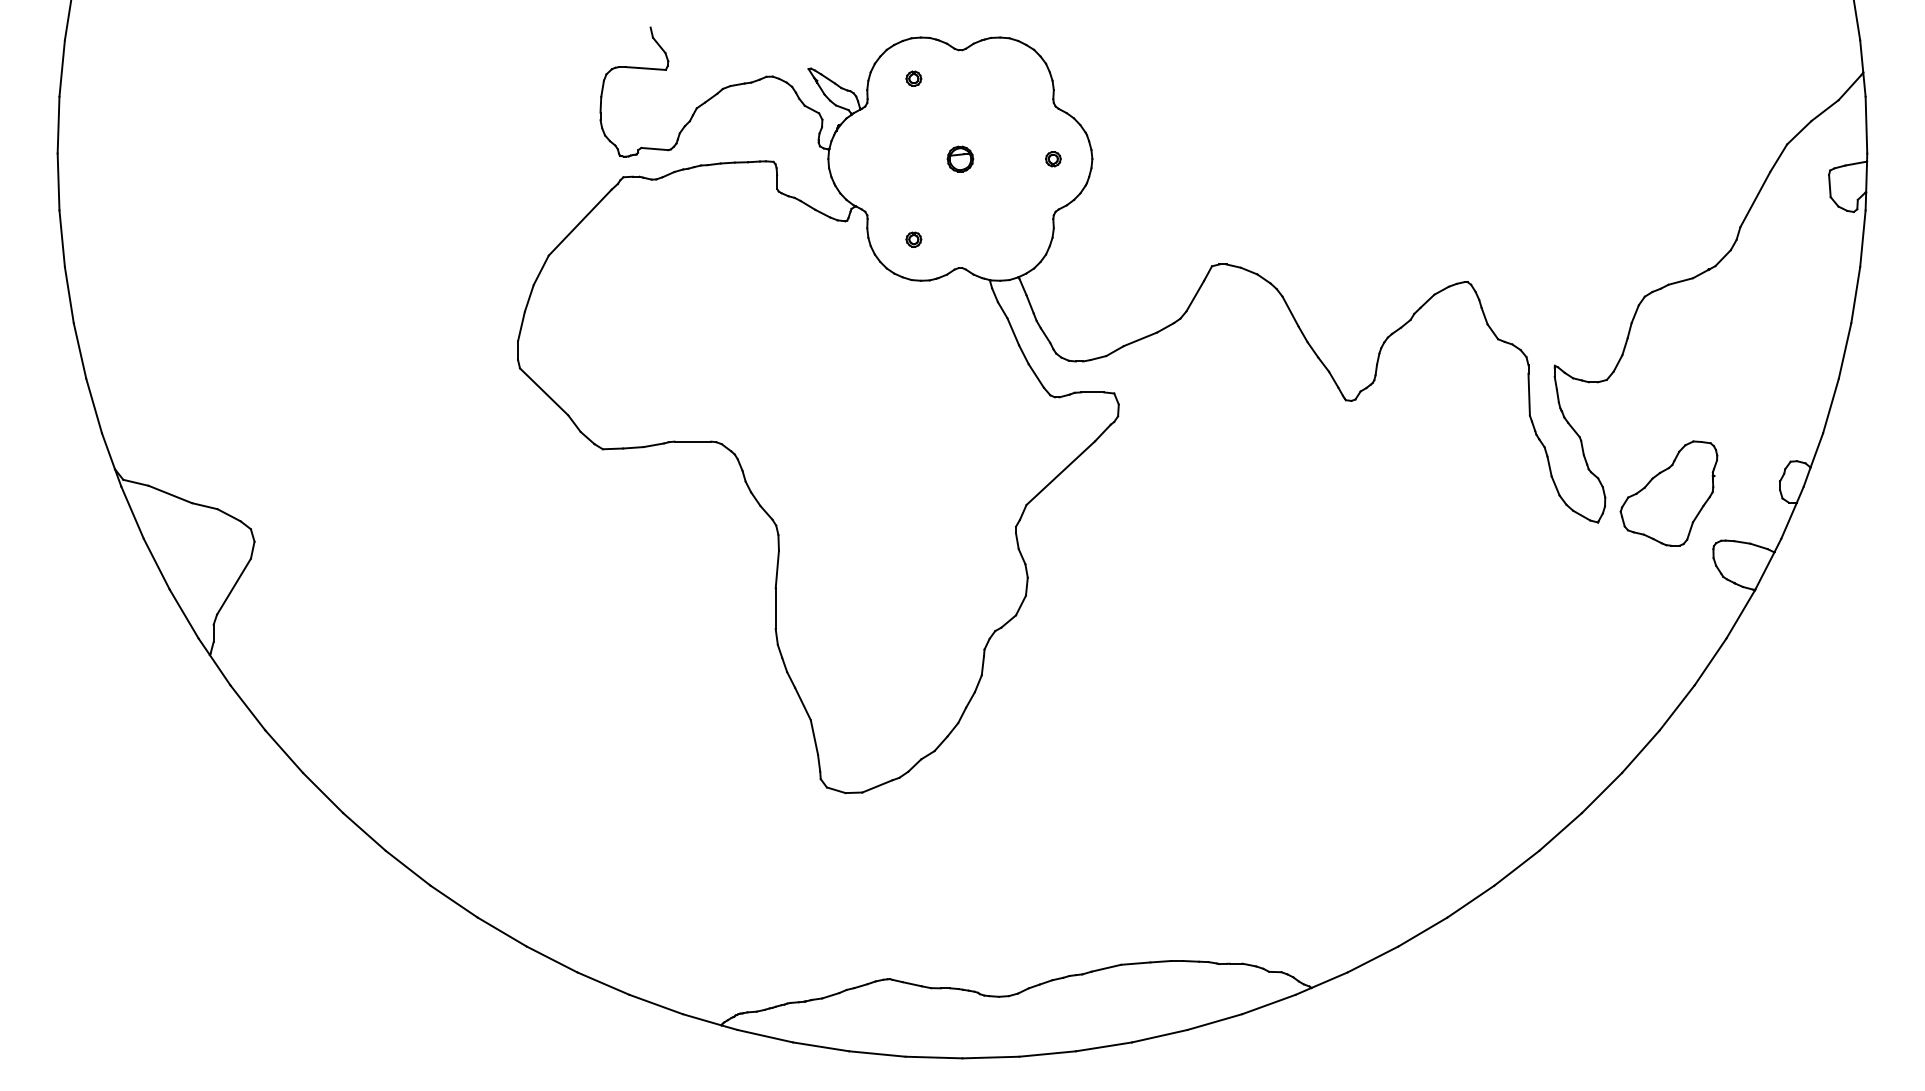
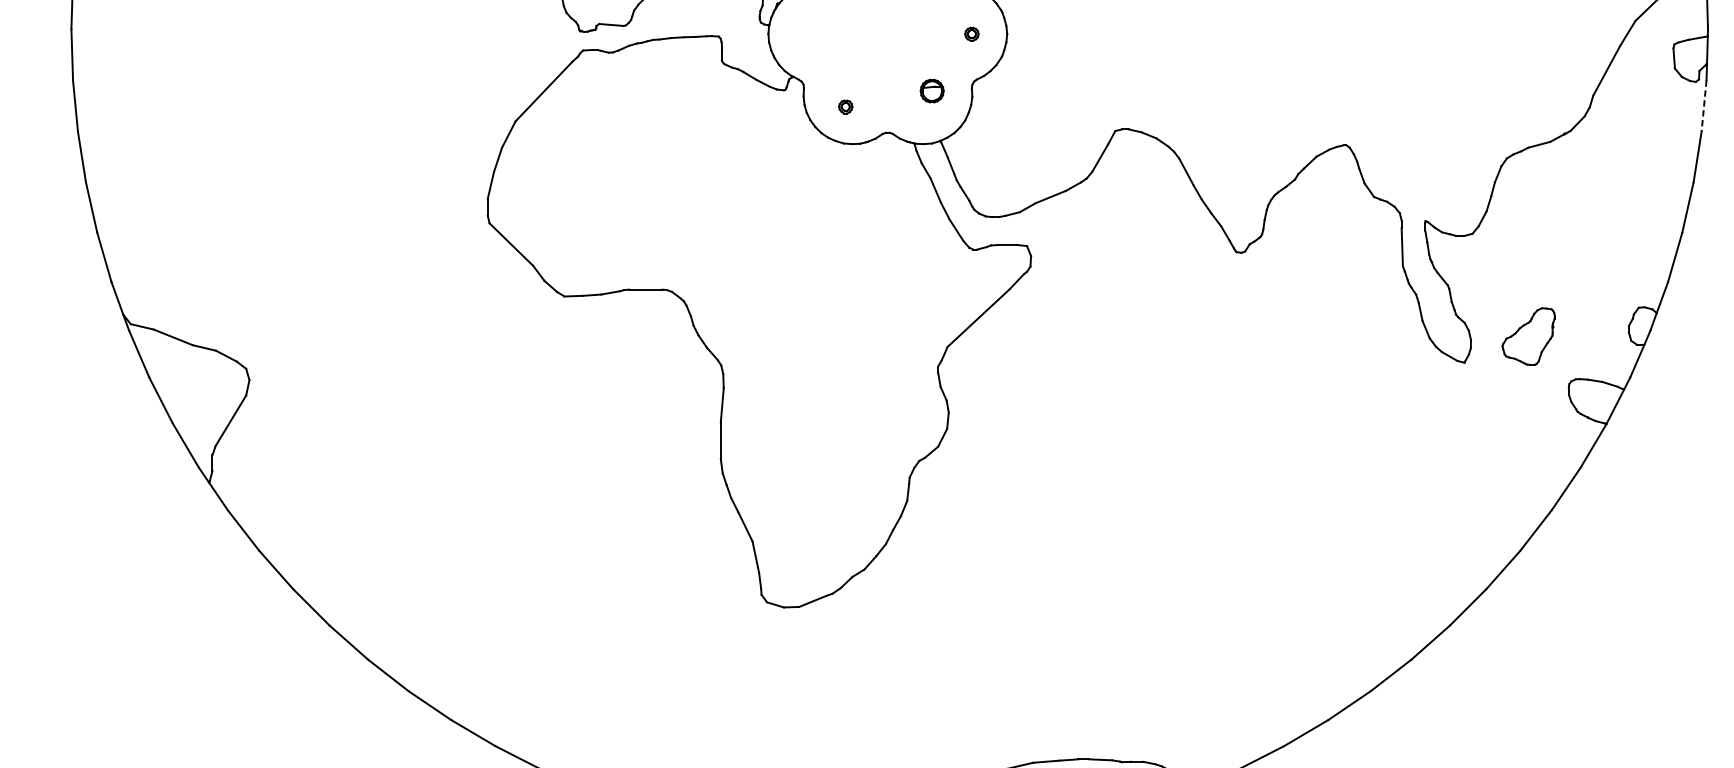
part: (960, 158) -> (932, 90), moved
line: (1862, 239) -> (1703, 106), solid -> dashed
part: (1668, 493) -> (1528, 336), size x0.6

